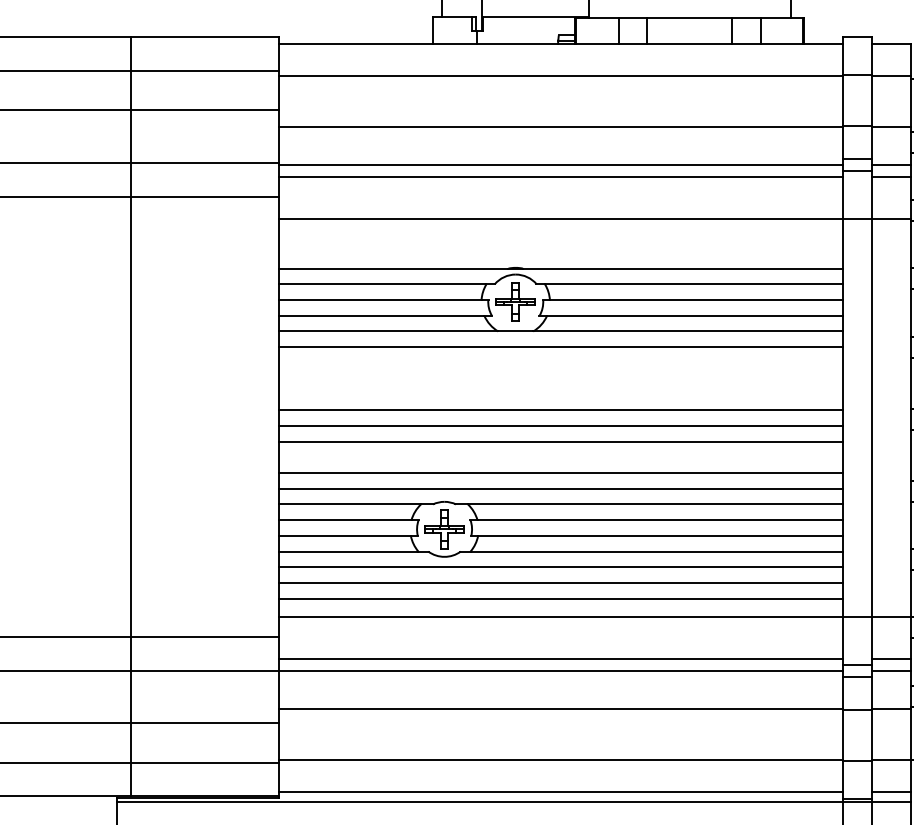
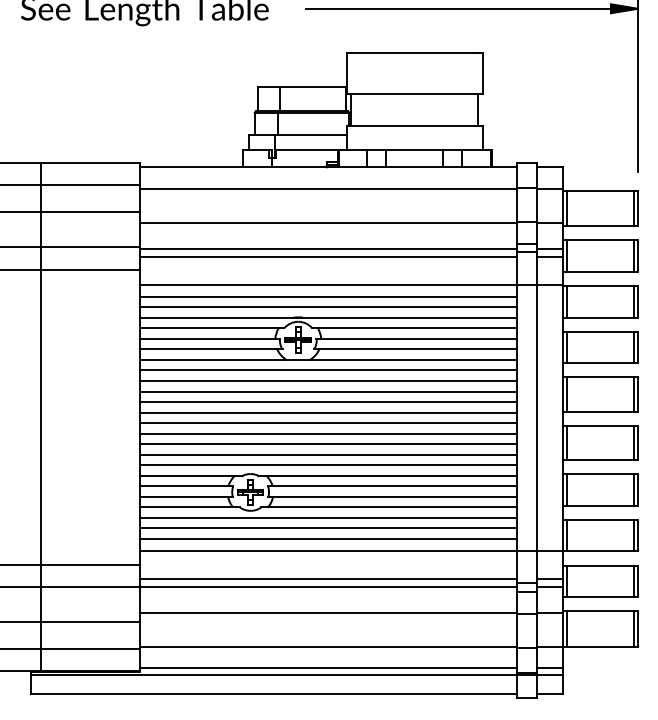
line: (560, 236) -> (328, 296), added
line: (560, 253) -> (328, 307), added
line: (560, 362) -> (328, 380), added
line: (560, 378) -> (328, 391), added
line: (560, 395) -> (328, 402), added
line: (560, 457) -> (328, 444), added

